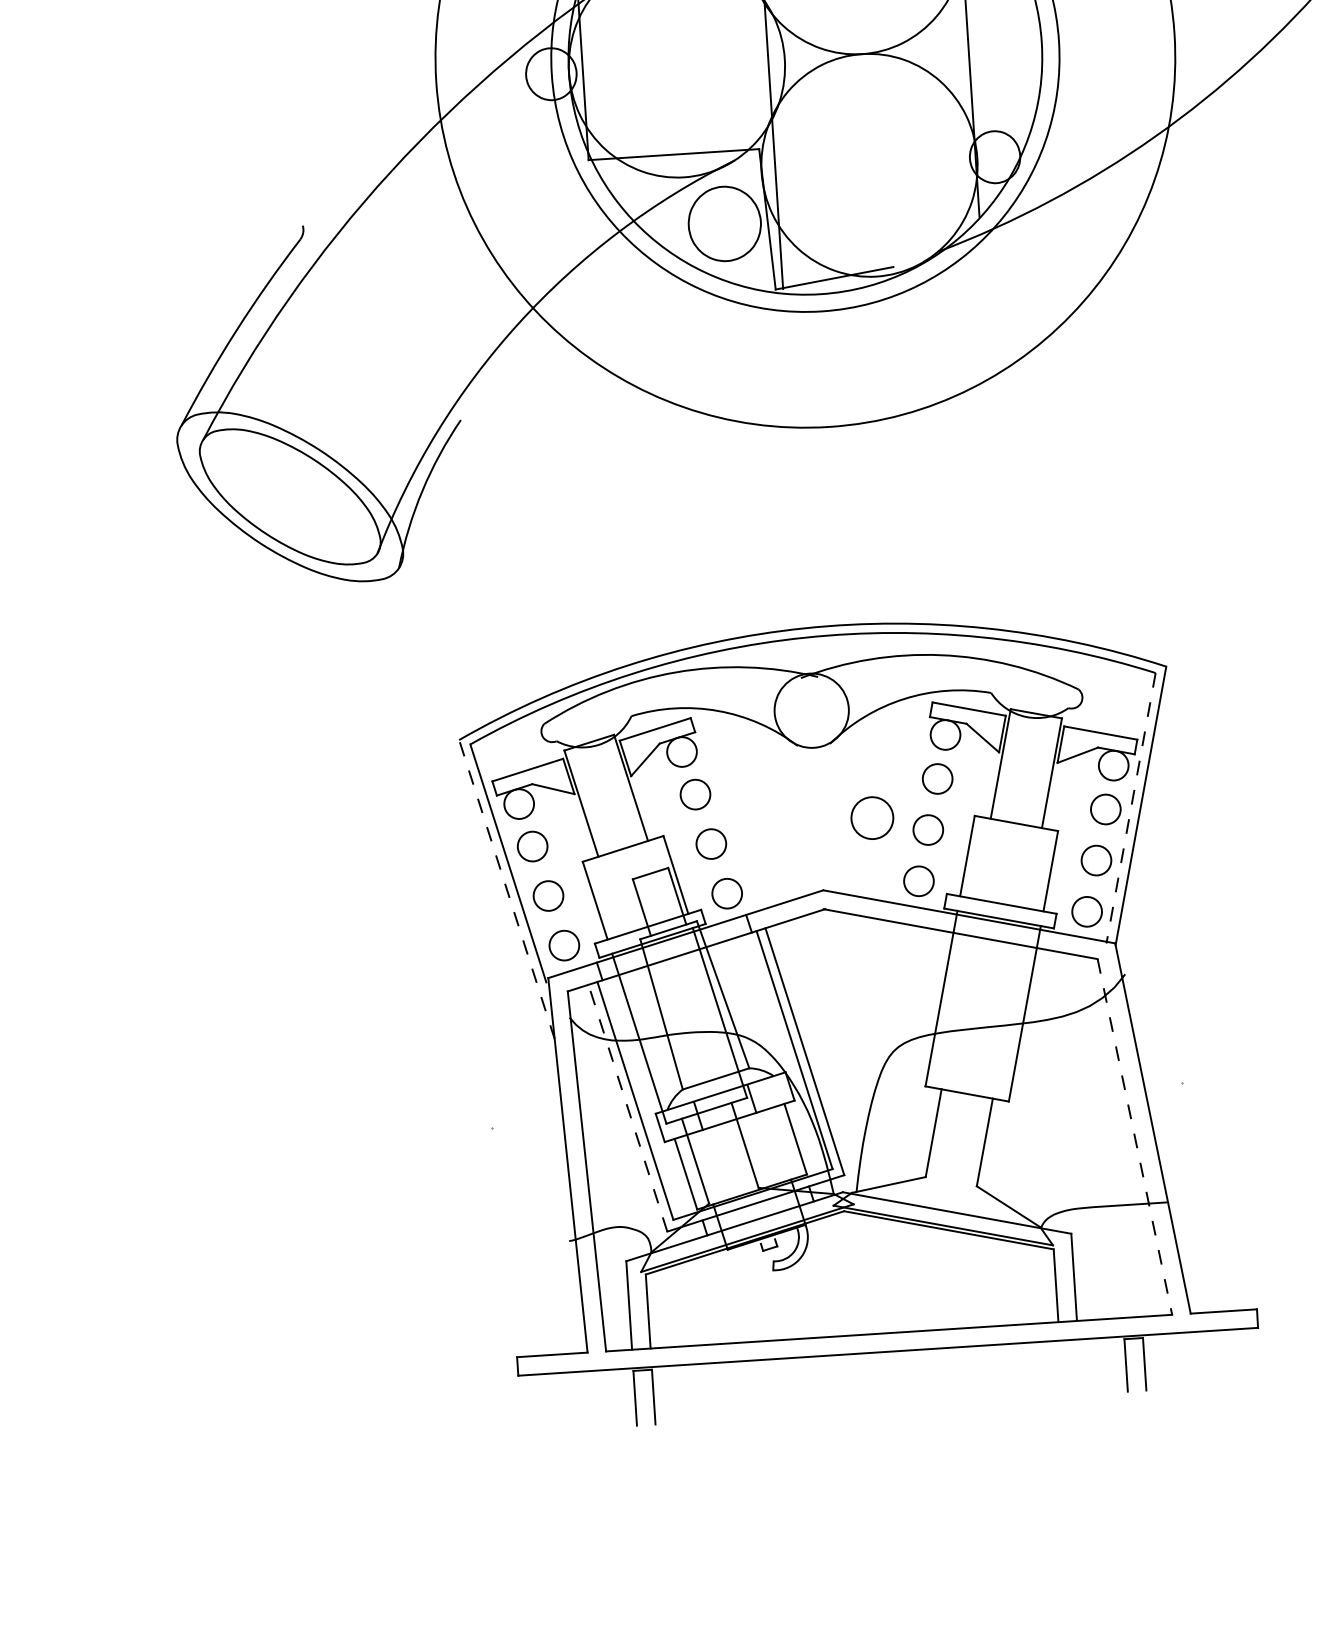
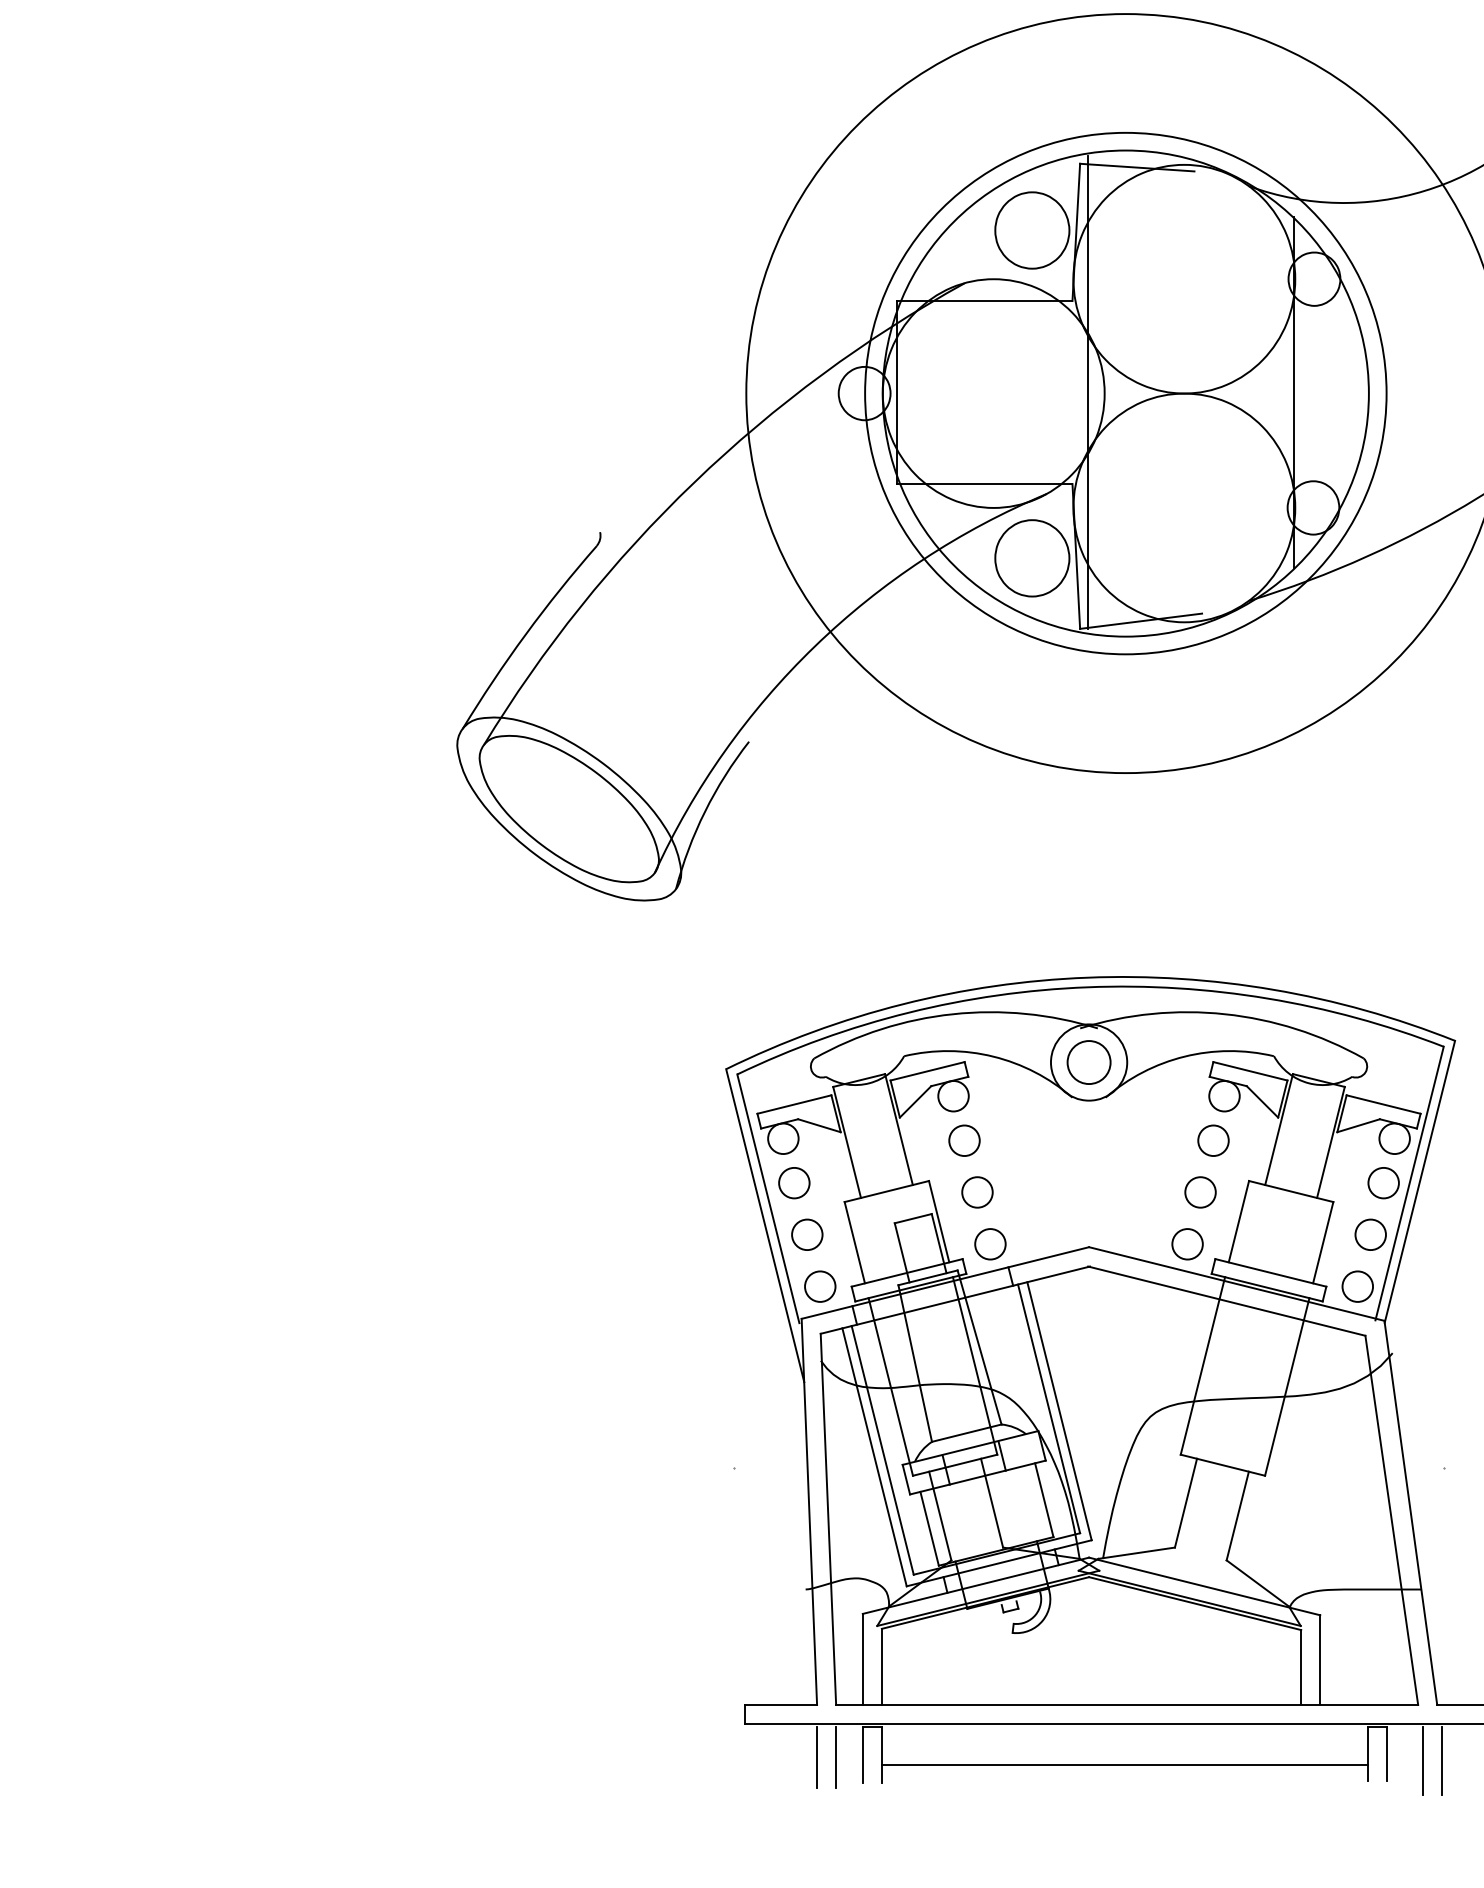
line: (1131, 809) -> (1409, 1184), dashed -> solid
circle: (871, 818) -> (1088, 1062), moved
line: (507, 889) -> (765, 1225), dashed -> solid
line: (627, 1108) -> (874, 1457), dashed -> solid
line: (1134, 1137) -> (1391, 1520), dashed -> solid
line: (1199, 1367) -> (1442, 1760), added
line: (1180, 1368) -> (1423, 1760), added
line: (890, 1391) -> (1124, 1764), added
line: (609, 1401) -> (836, 1756), added
line: (591, 1402) -> (817, 1756), added

